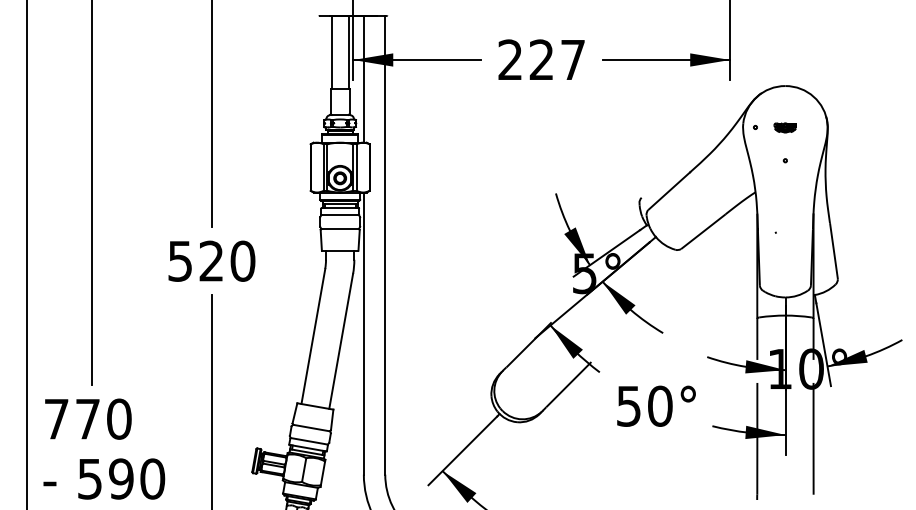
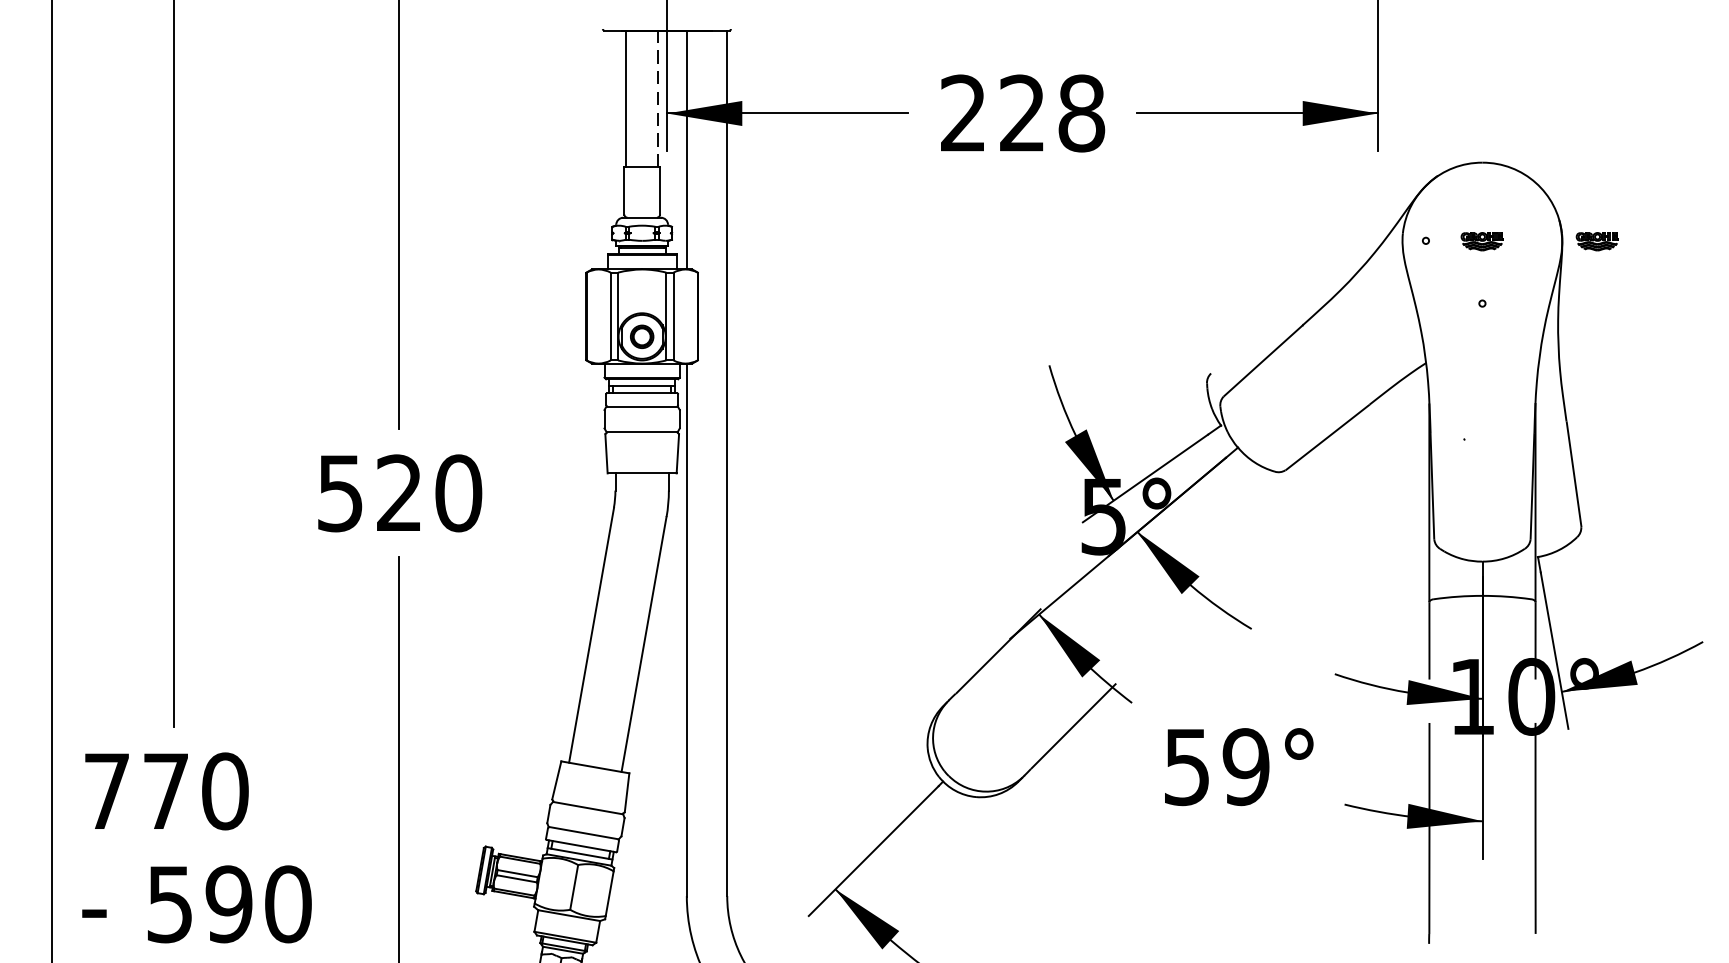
line: (348, 51) -> (657, 97), solid -> dashed
text: (573, 59) -> (1082, 112), 227 -> 228
part: (845, 127) -> (1595, 240), added
text: (659, 405) -> (1244, 765), 50° -> 59°

